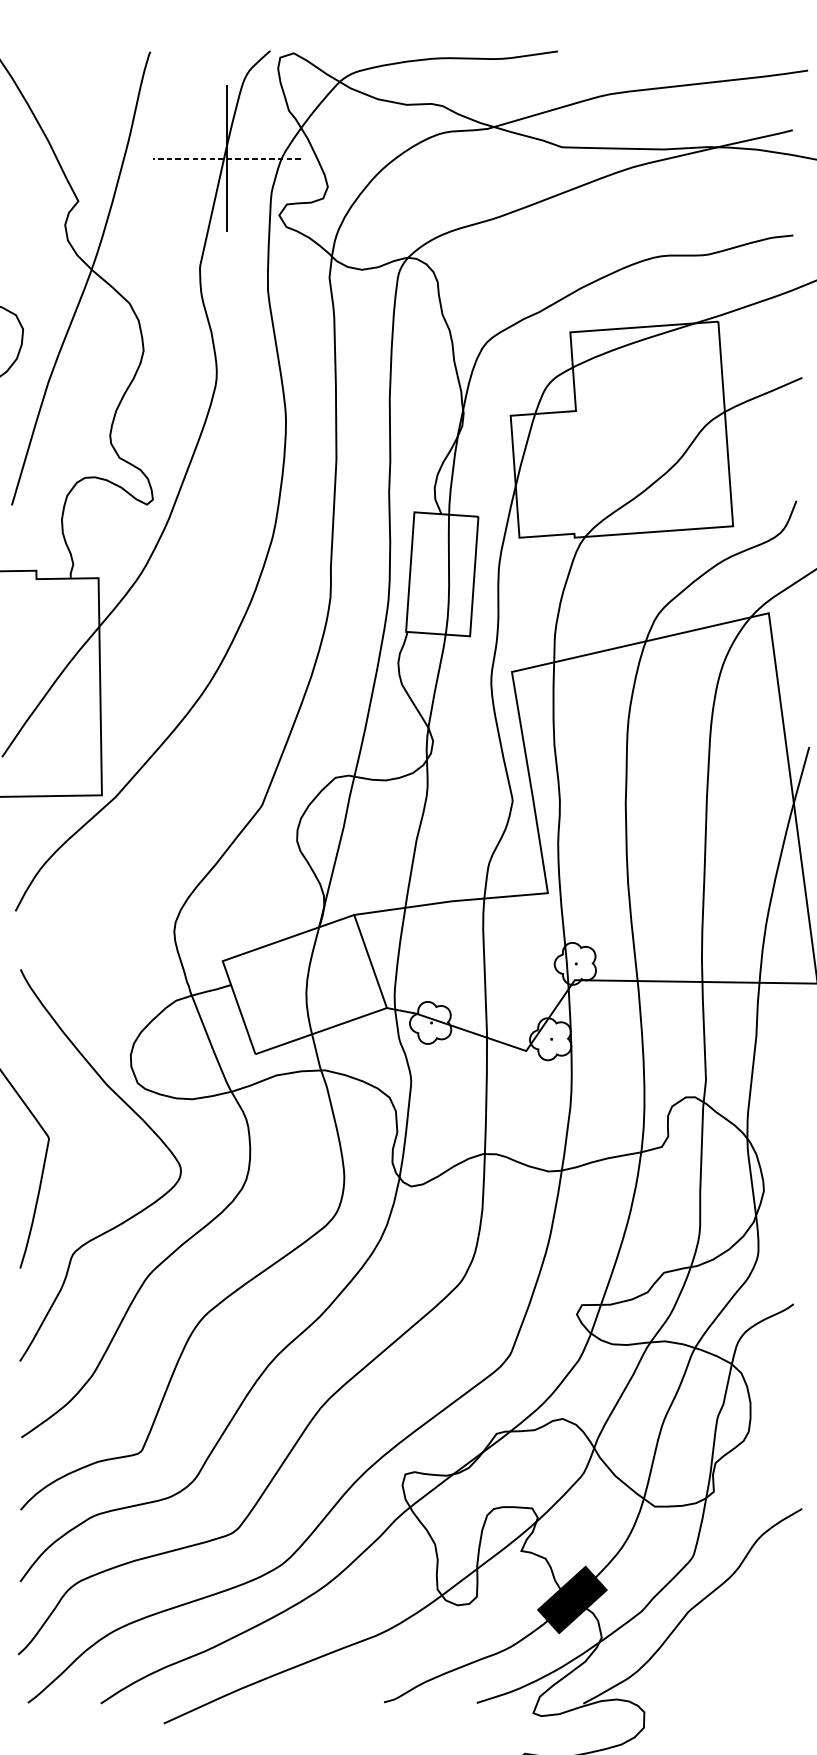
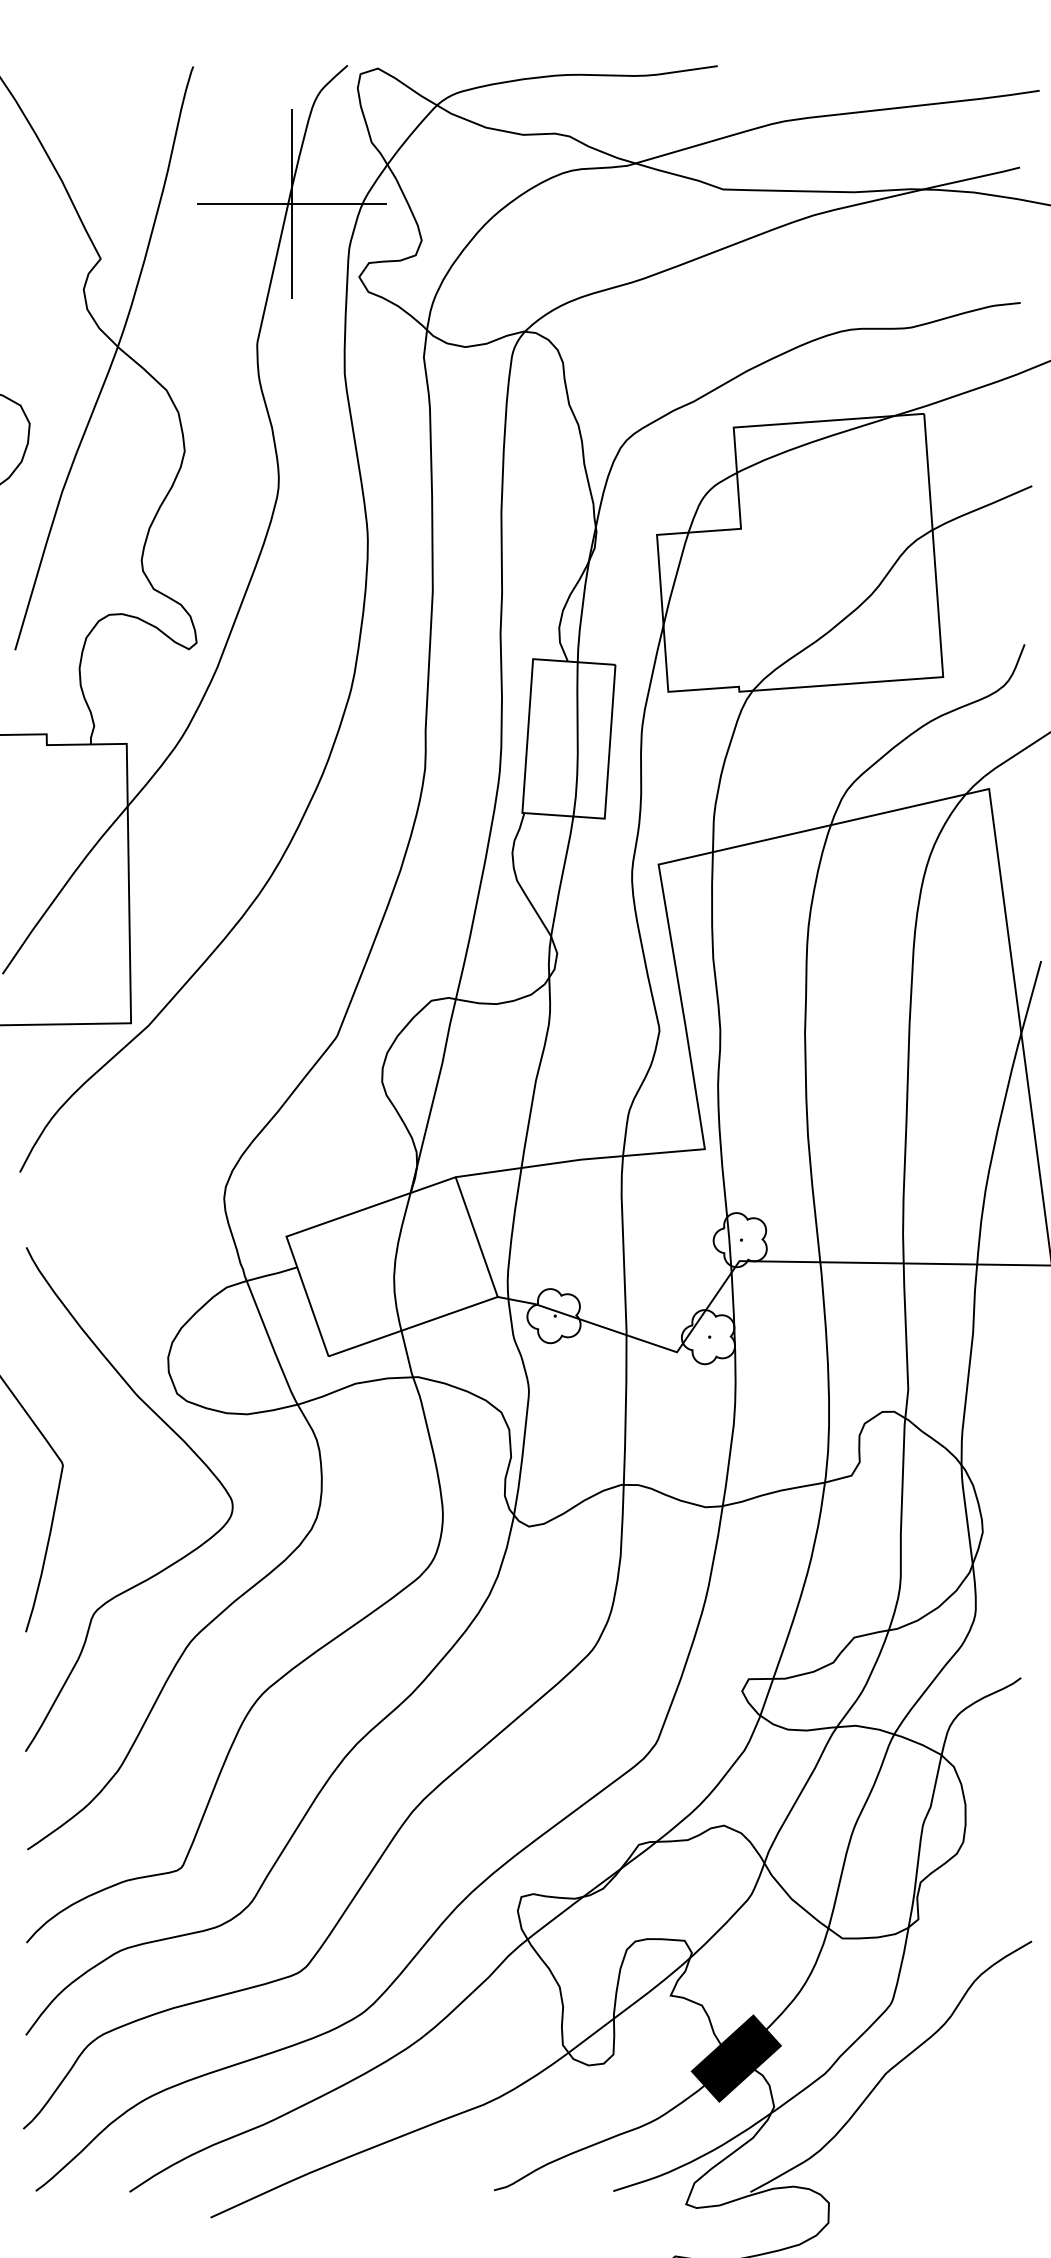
line: (226, 158) -> (291, 204), dashed -> solid

